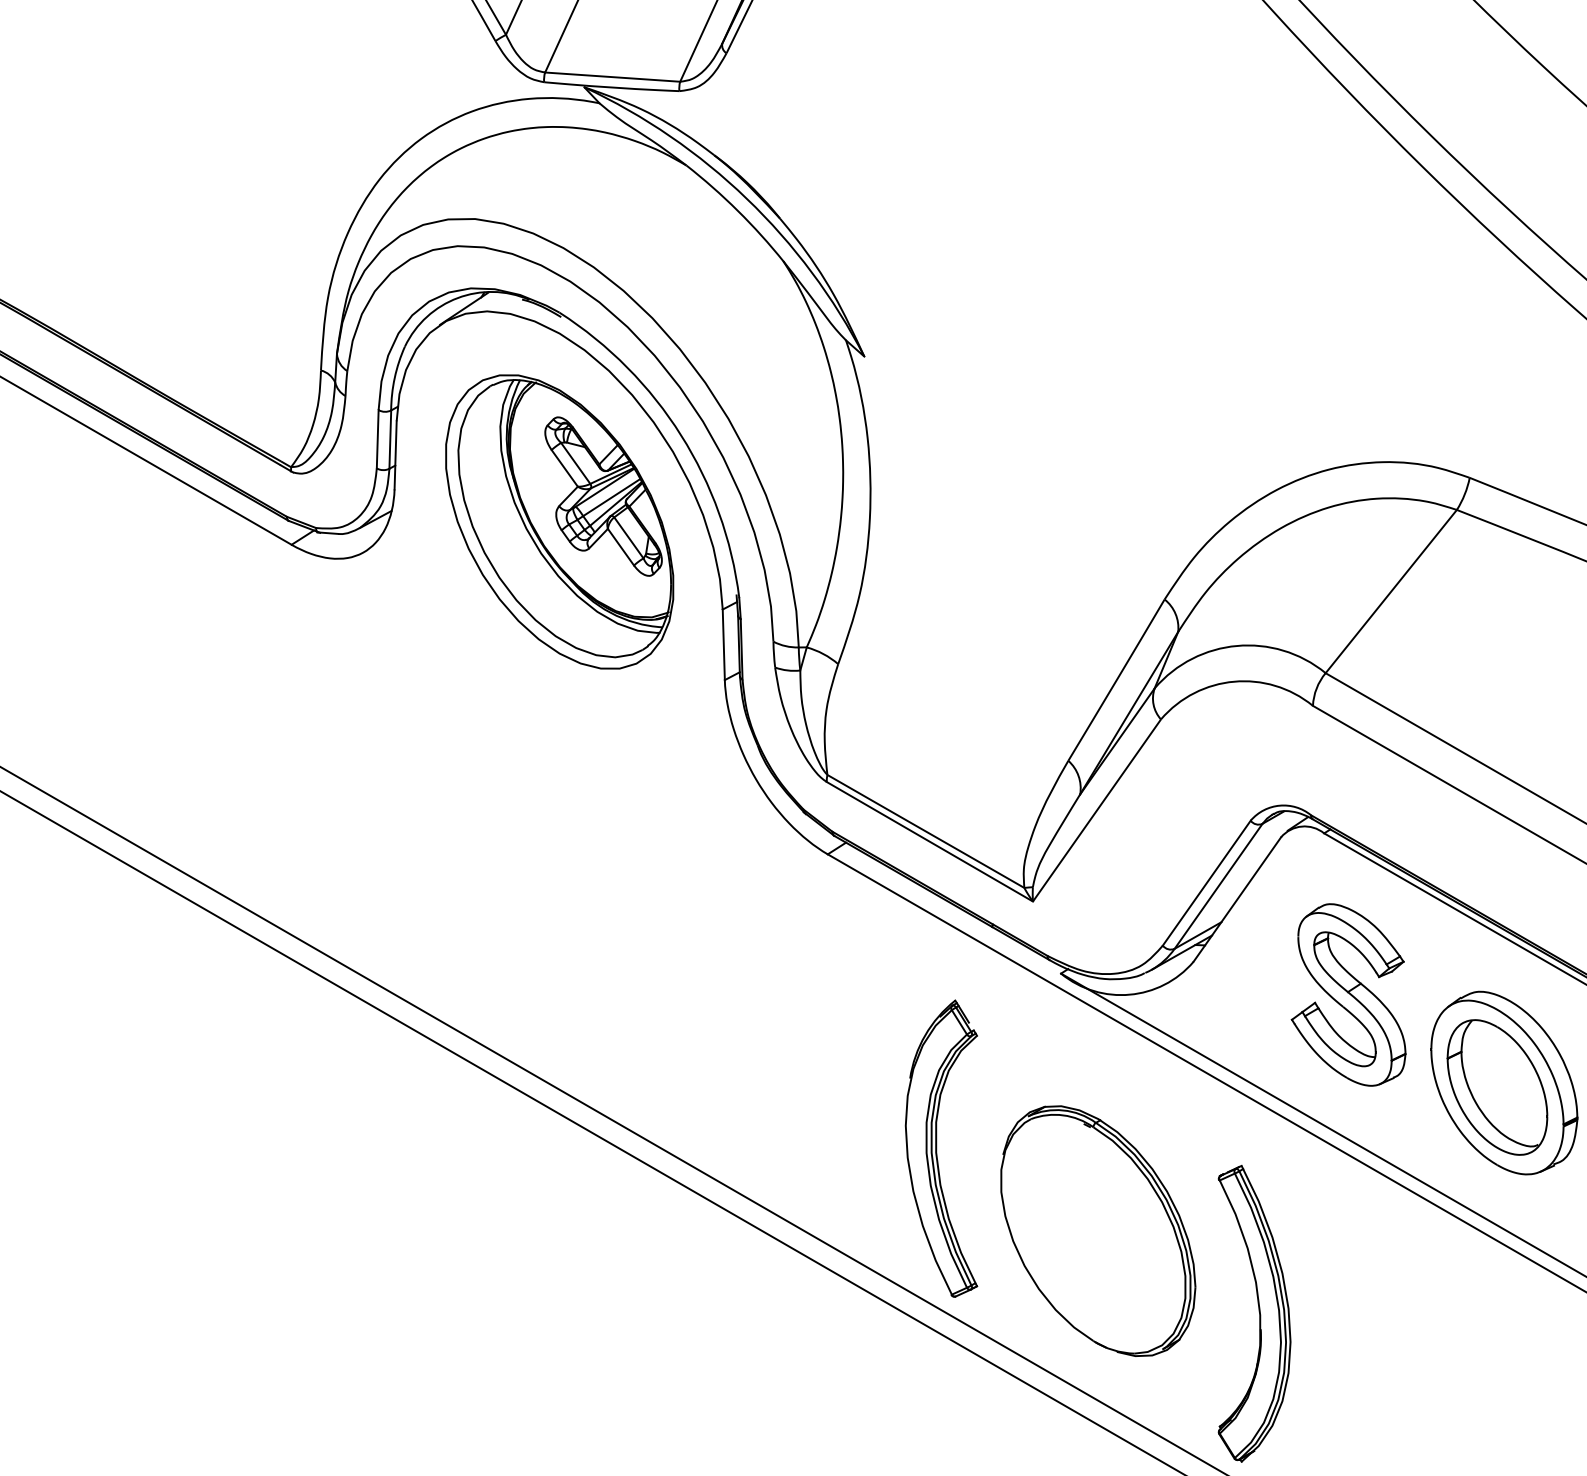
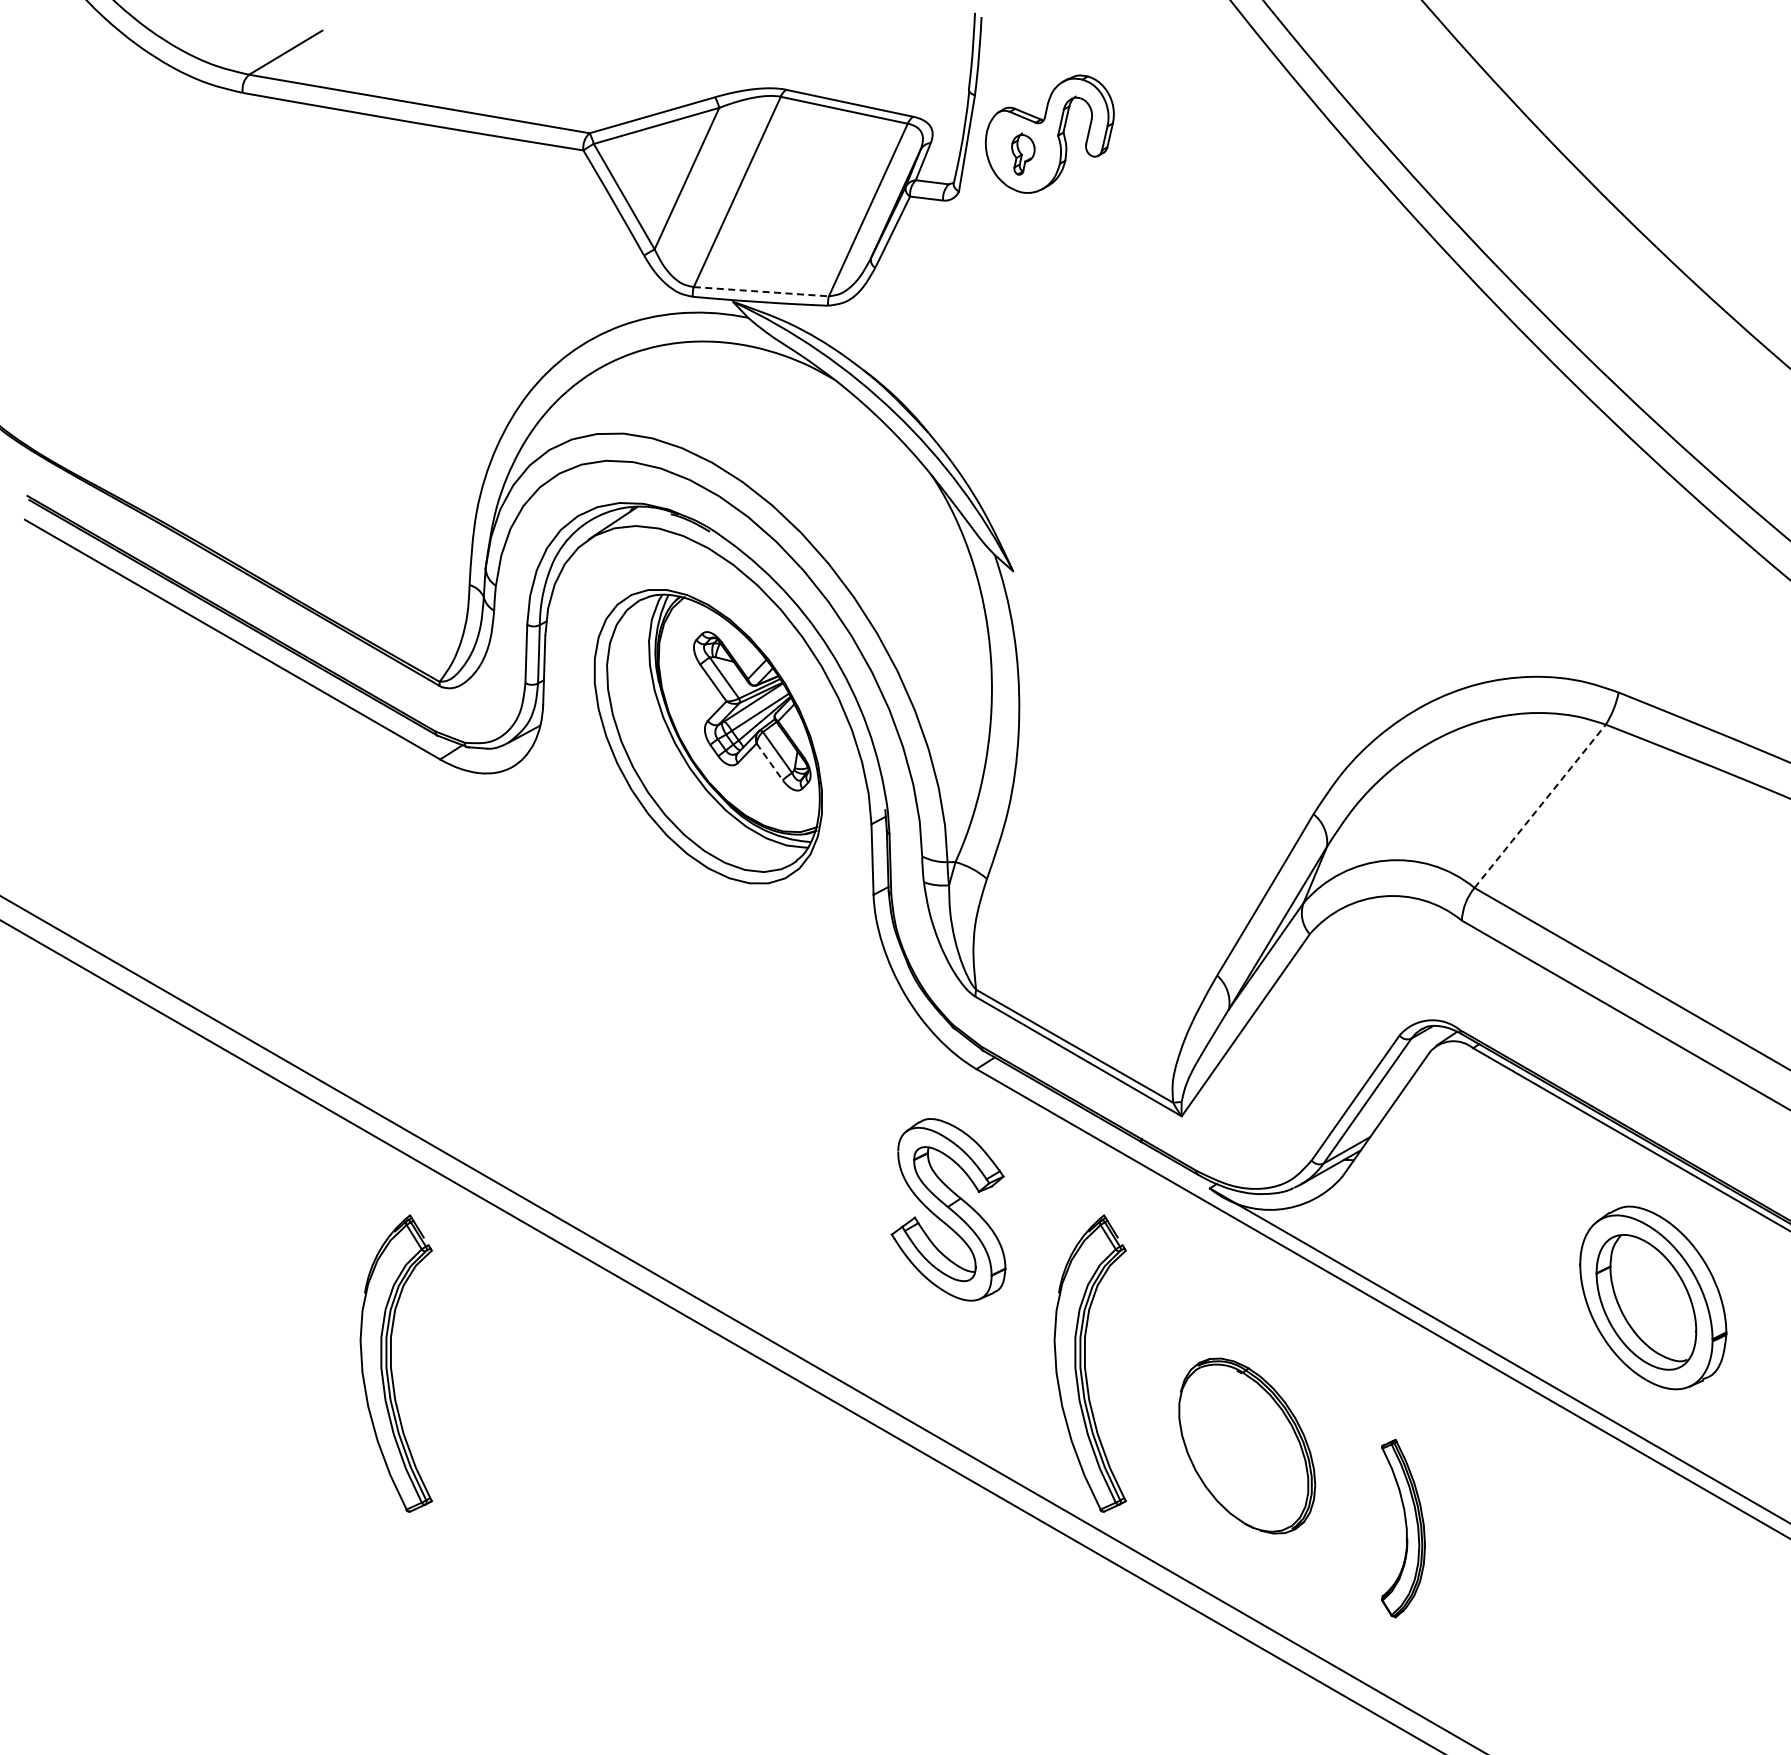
line: (612, 76) -> (761, 291), solid -> dashed
line: (620, 546) -> (769, 761), solid -> dashed
line: (1391, 591) -> (1540, 806), solid -> dashed
part: (1348, 994) -> (948, 1209), moved
part: (246, 1148) -> (395, 1363), added
part: (1098, 1230) -> (1247, 1445), size x0.7
part: (1254, 1313) -> (1403, 1528), size x0.6

